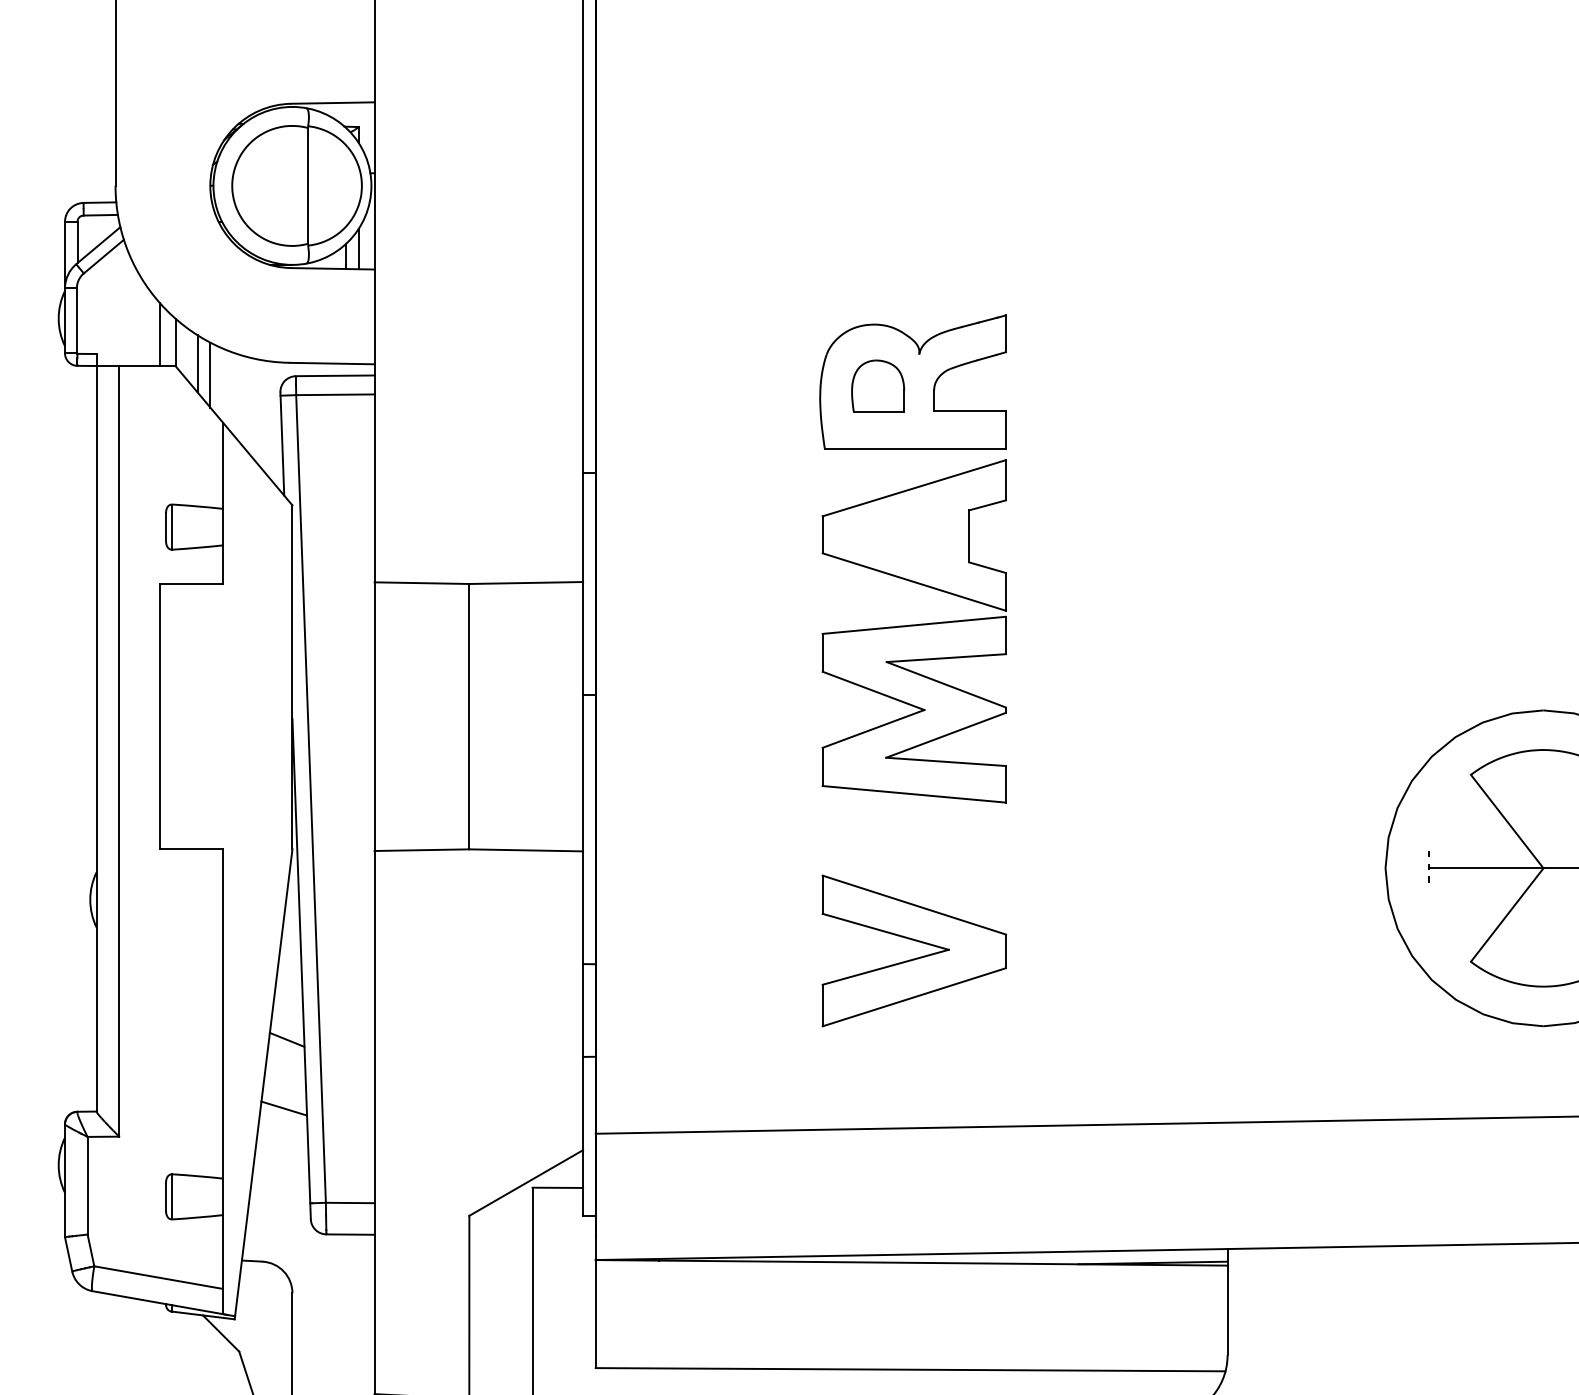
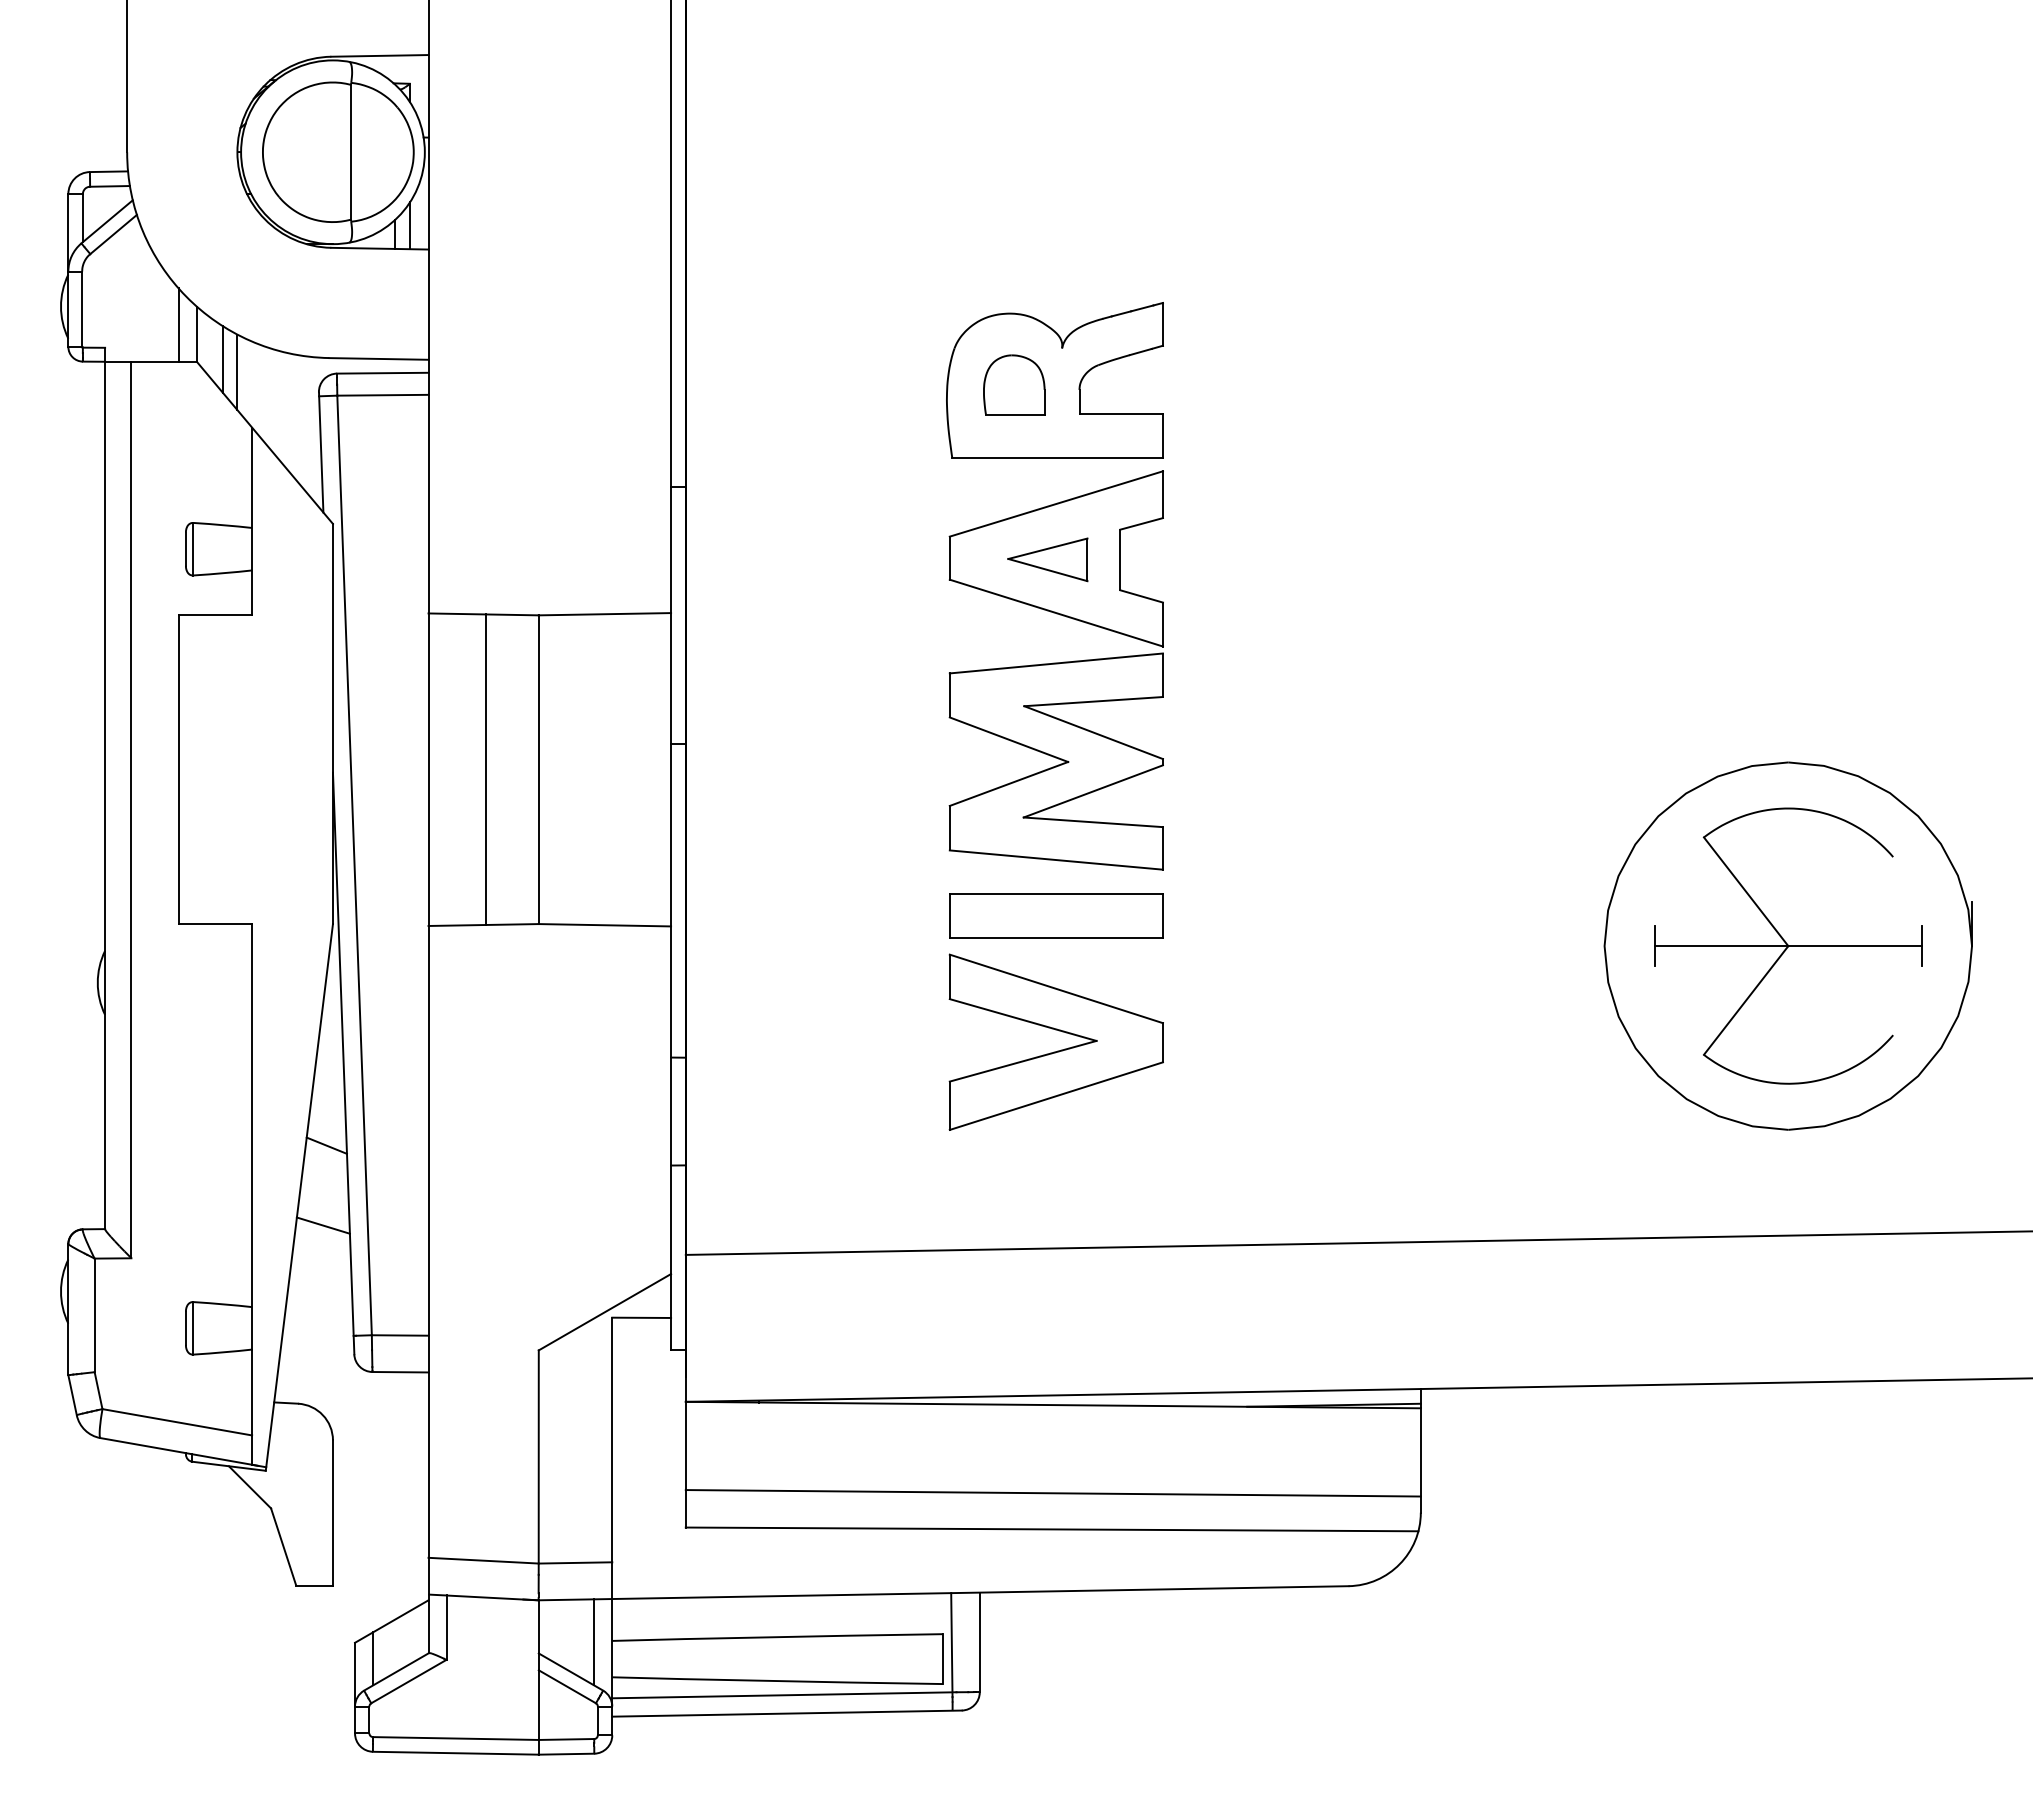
part: (906, 535) -> (1047, 559), added
line: (423, 716) -> (485, 769), added
part: (914, 841) -> (1056, 915), added
line: (1428, 868) -> (1654, 946), dashed -> solid
line: (910, 1338) -> (1052, 1493), added

